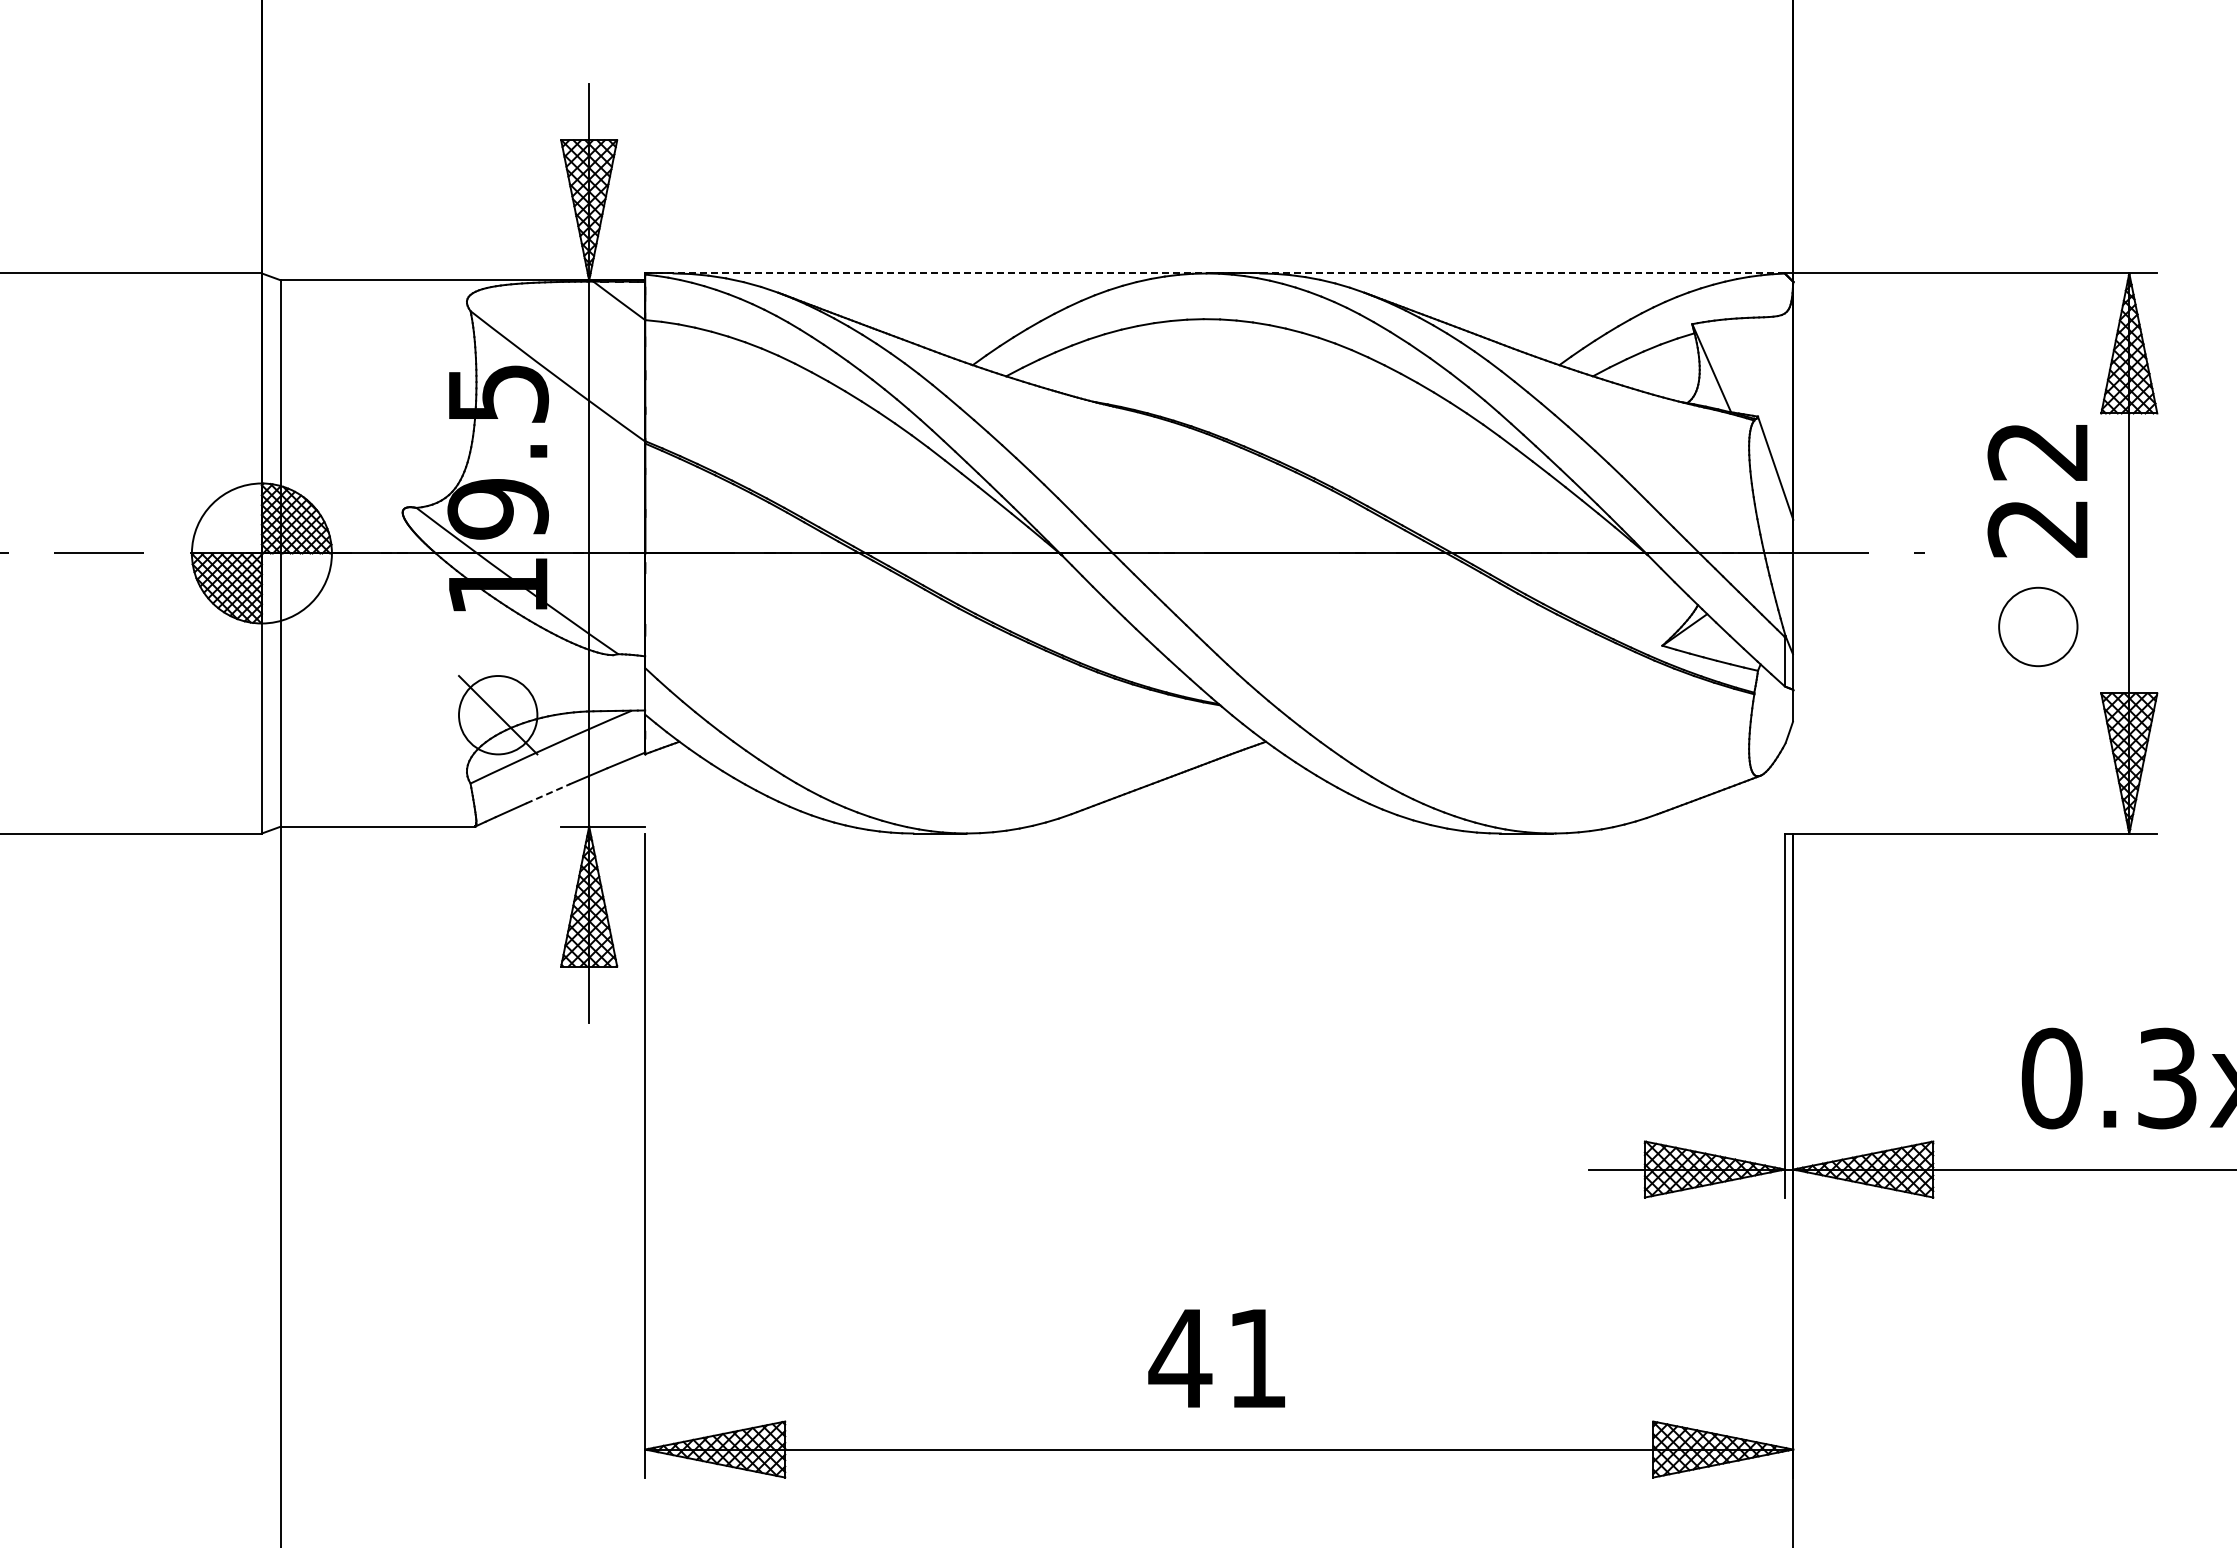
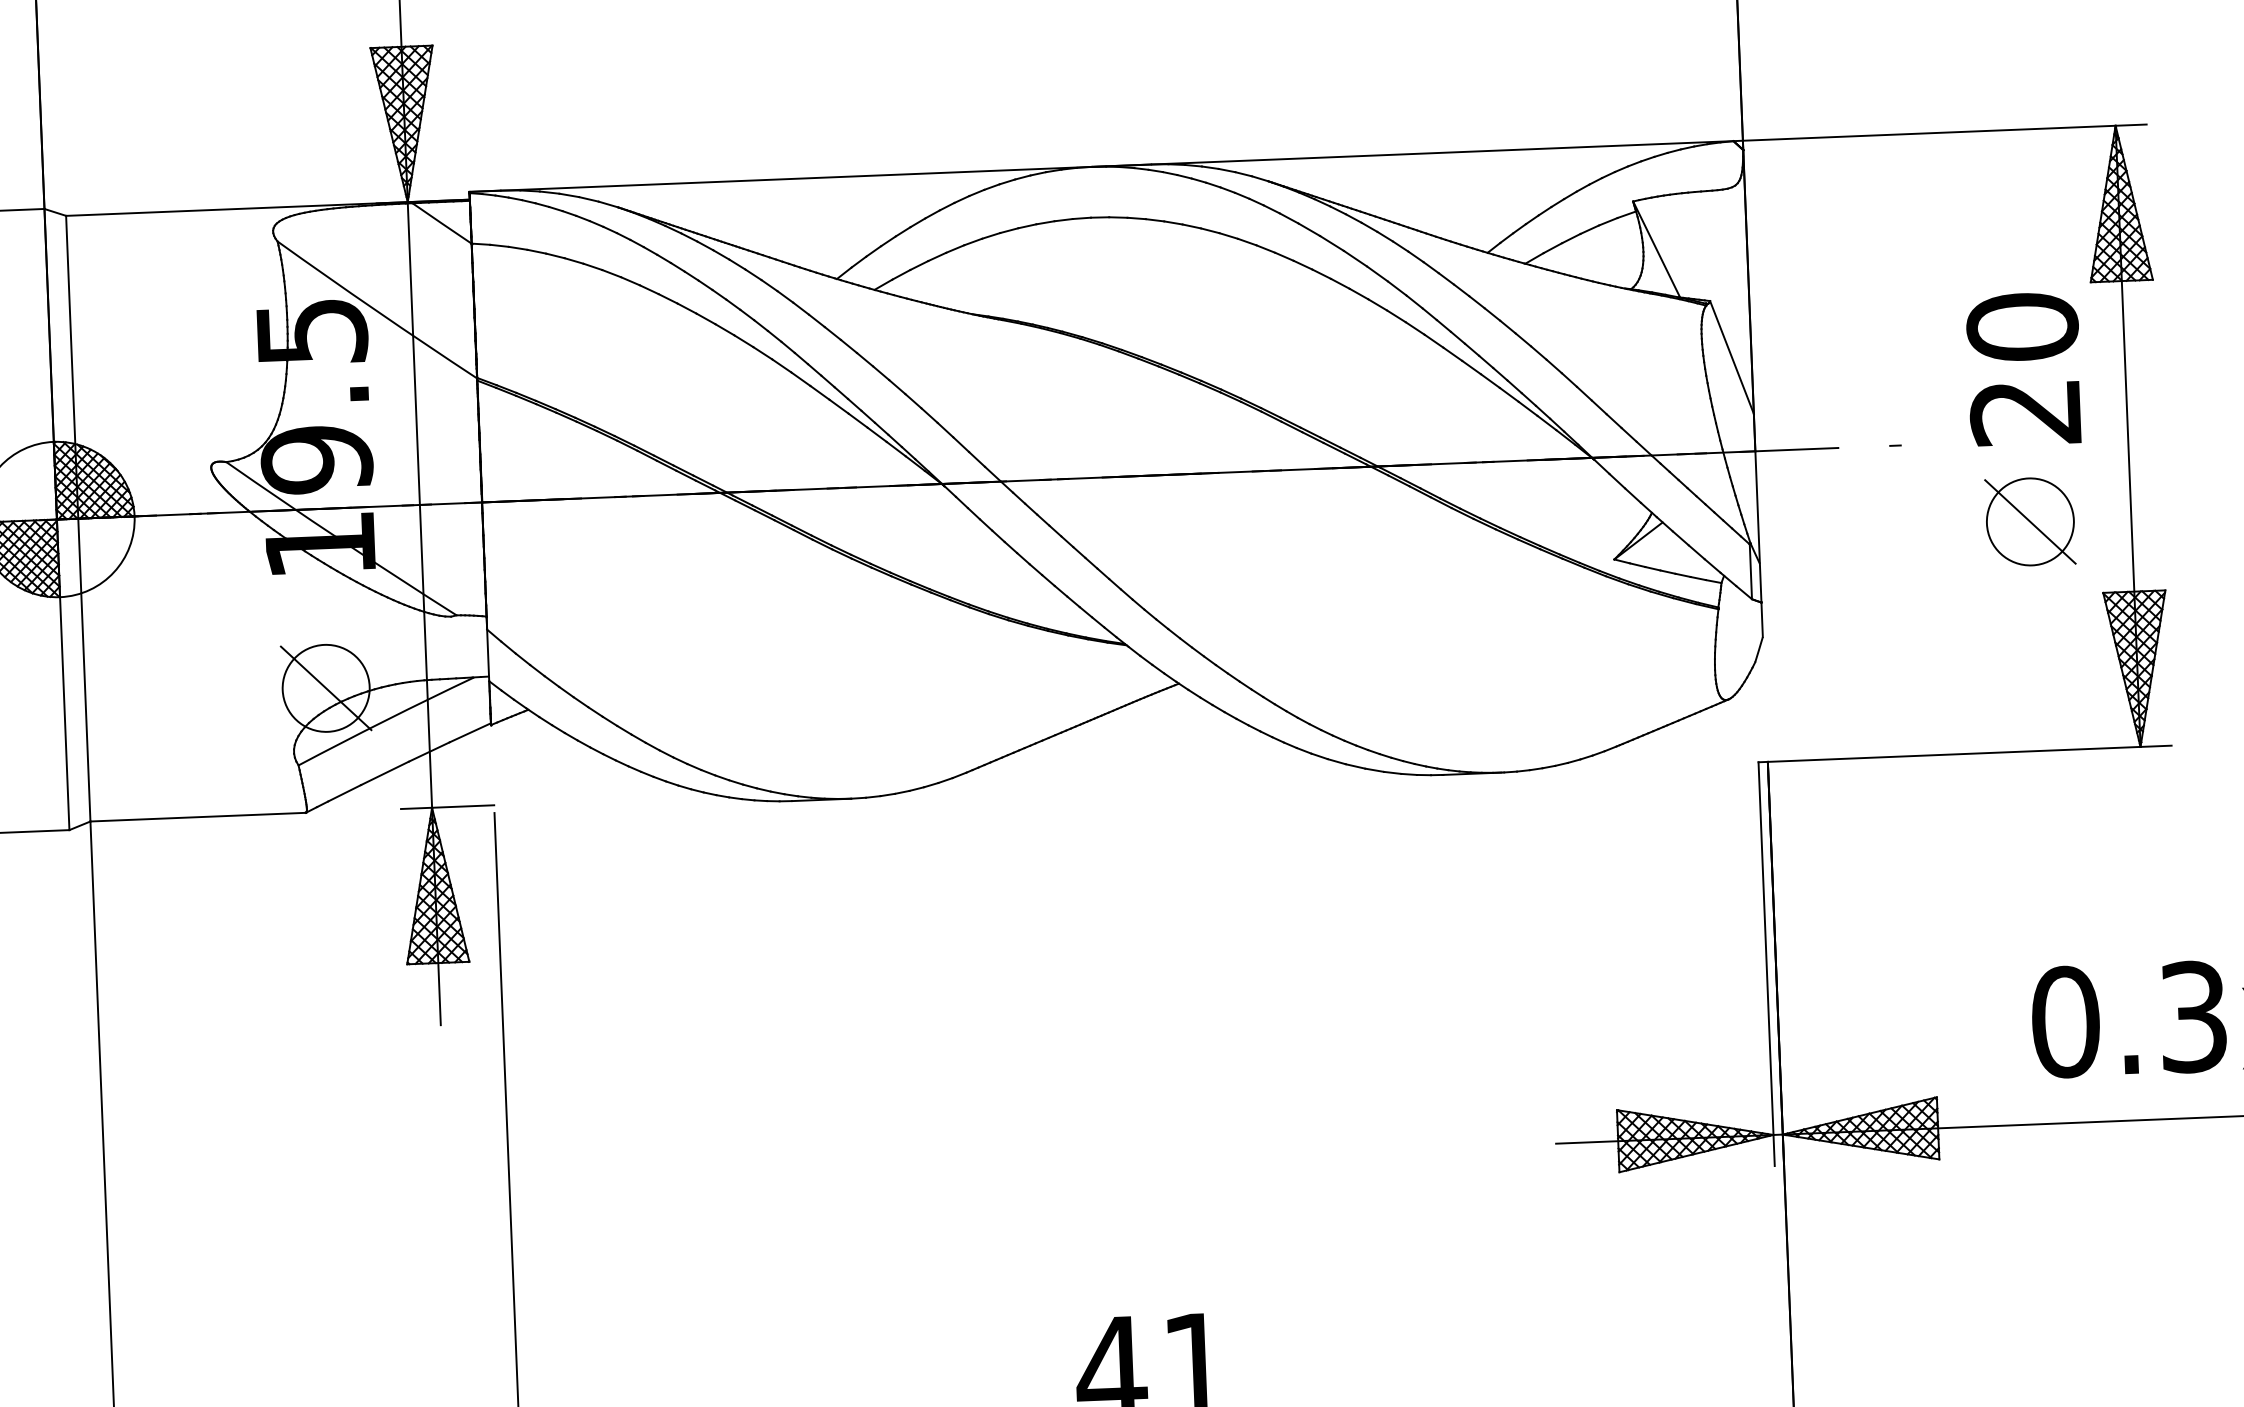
line: (1215, 273) -> (1102, 166), dashed -> solid
text: (2038, 450) -> (2022, 326), 22 -> 20
line: (2038, 626) -> (2030, 521), added
line: (548, 793) -> (385, 772), dashed -> solid

